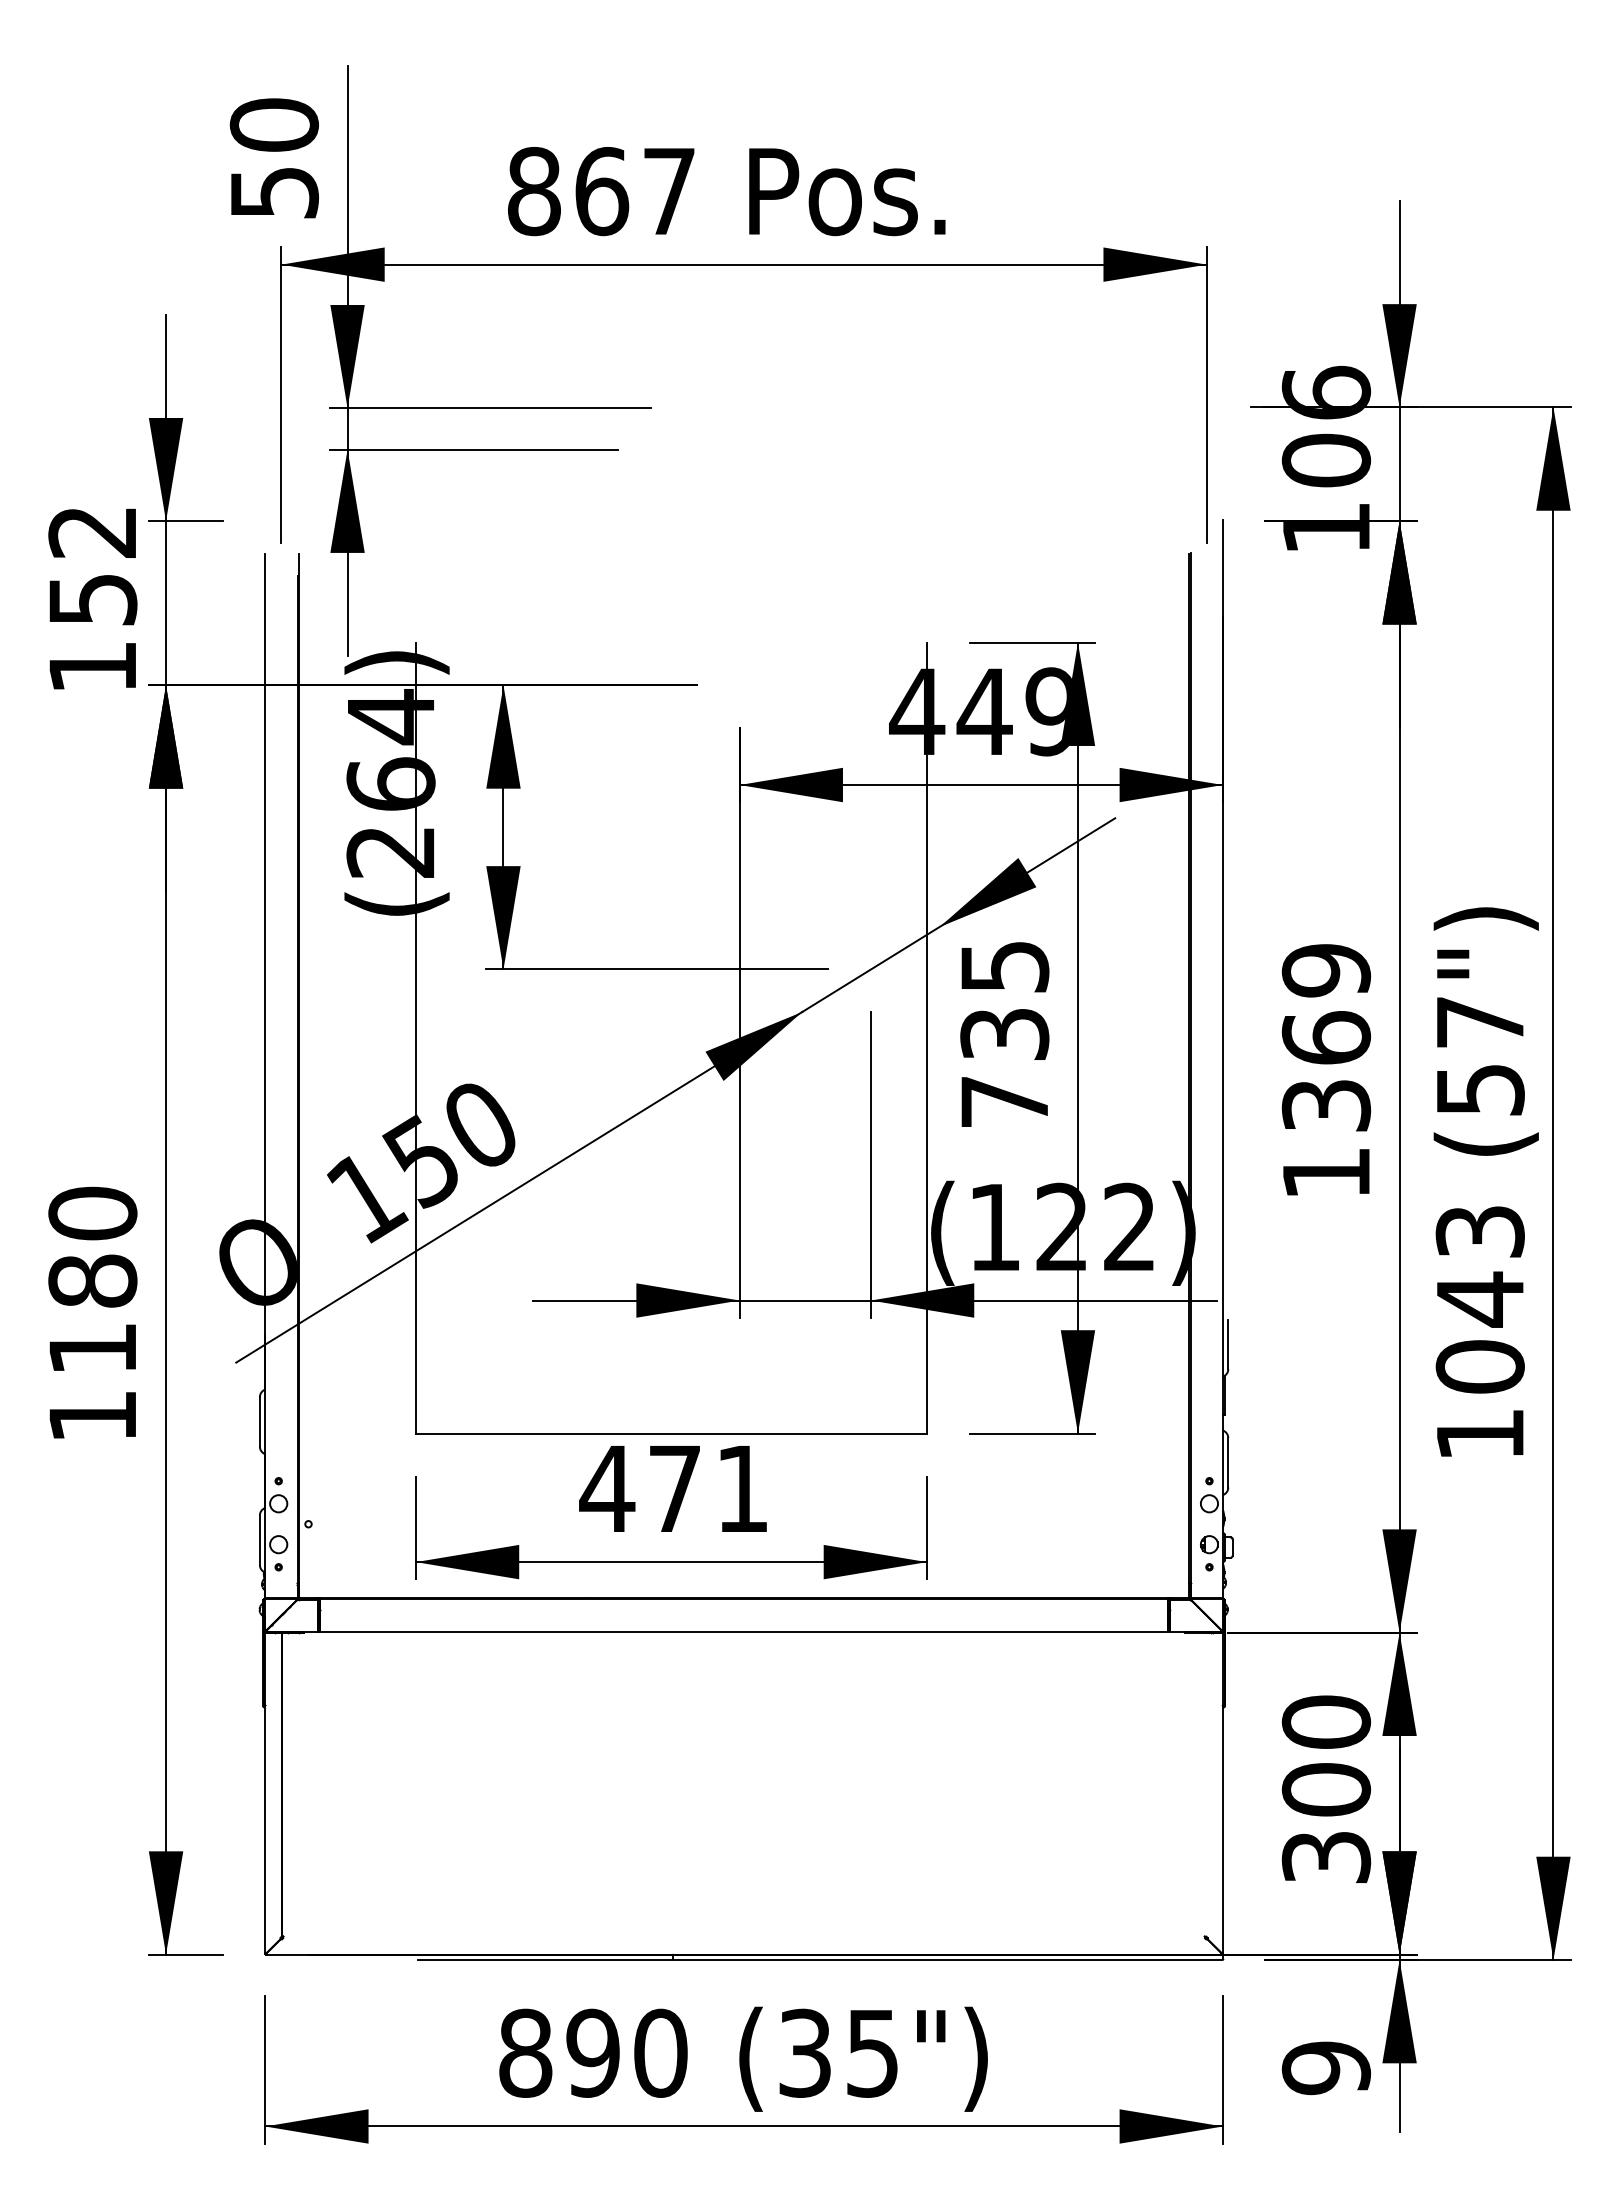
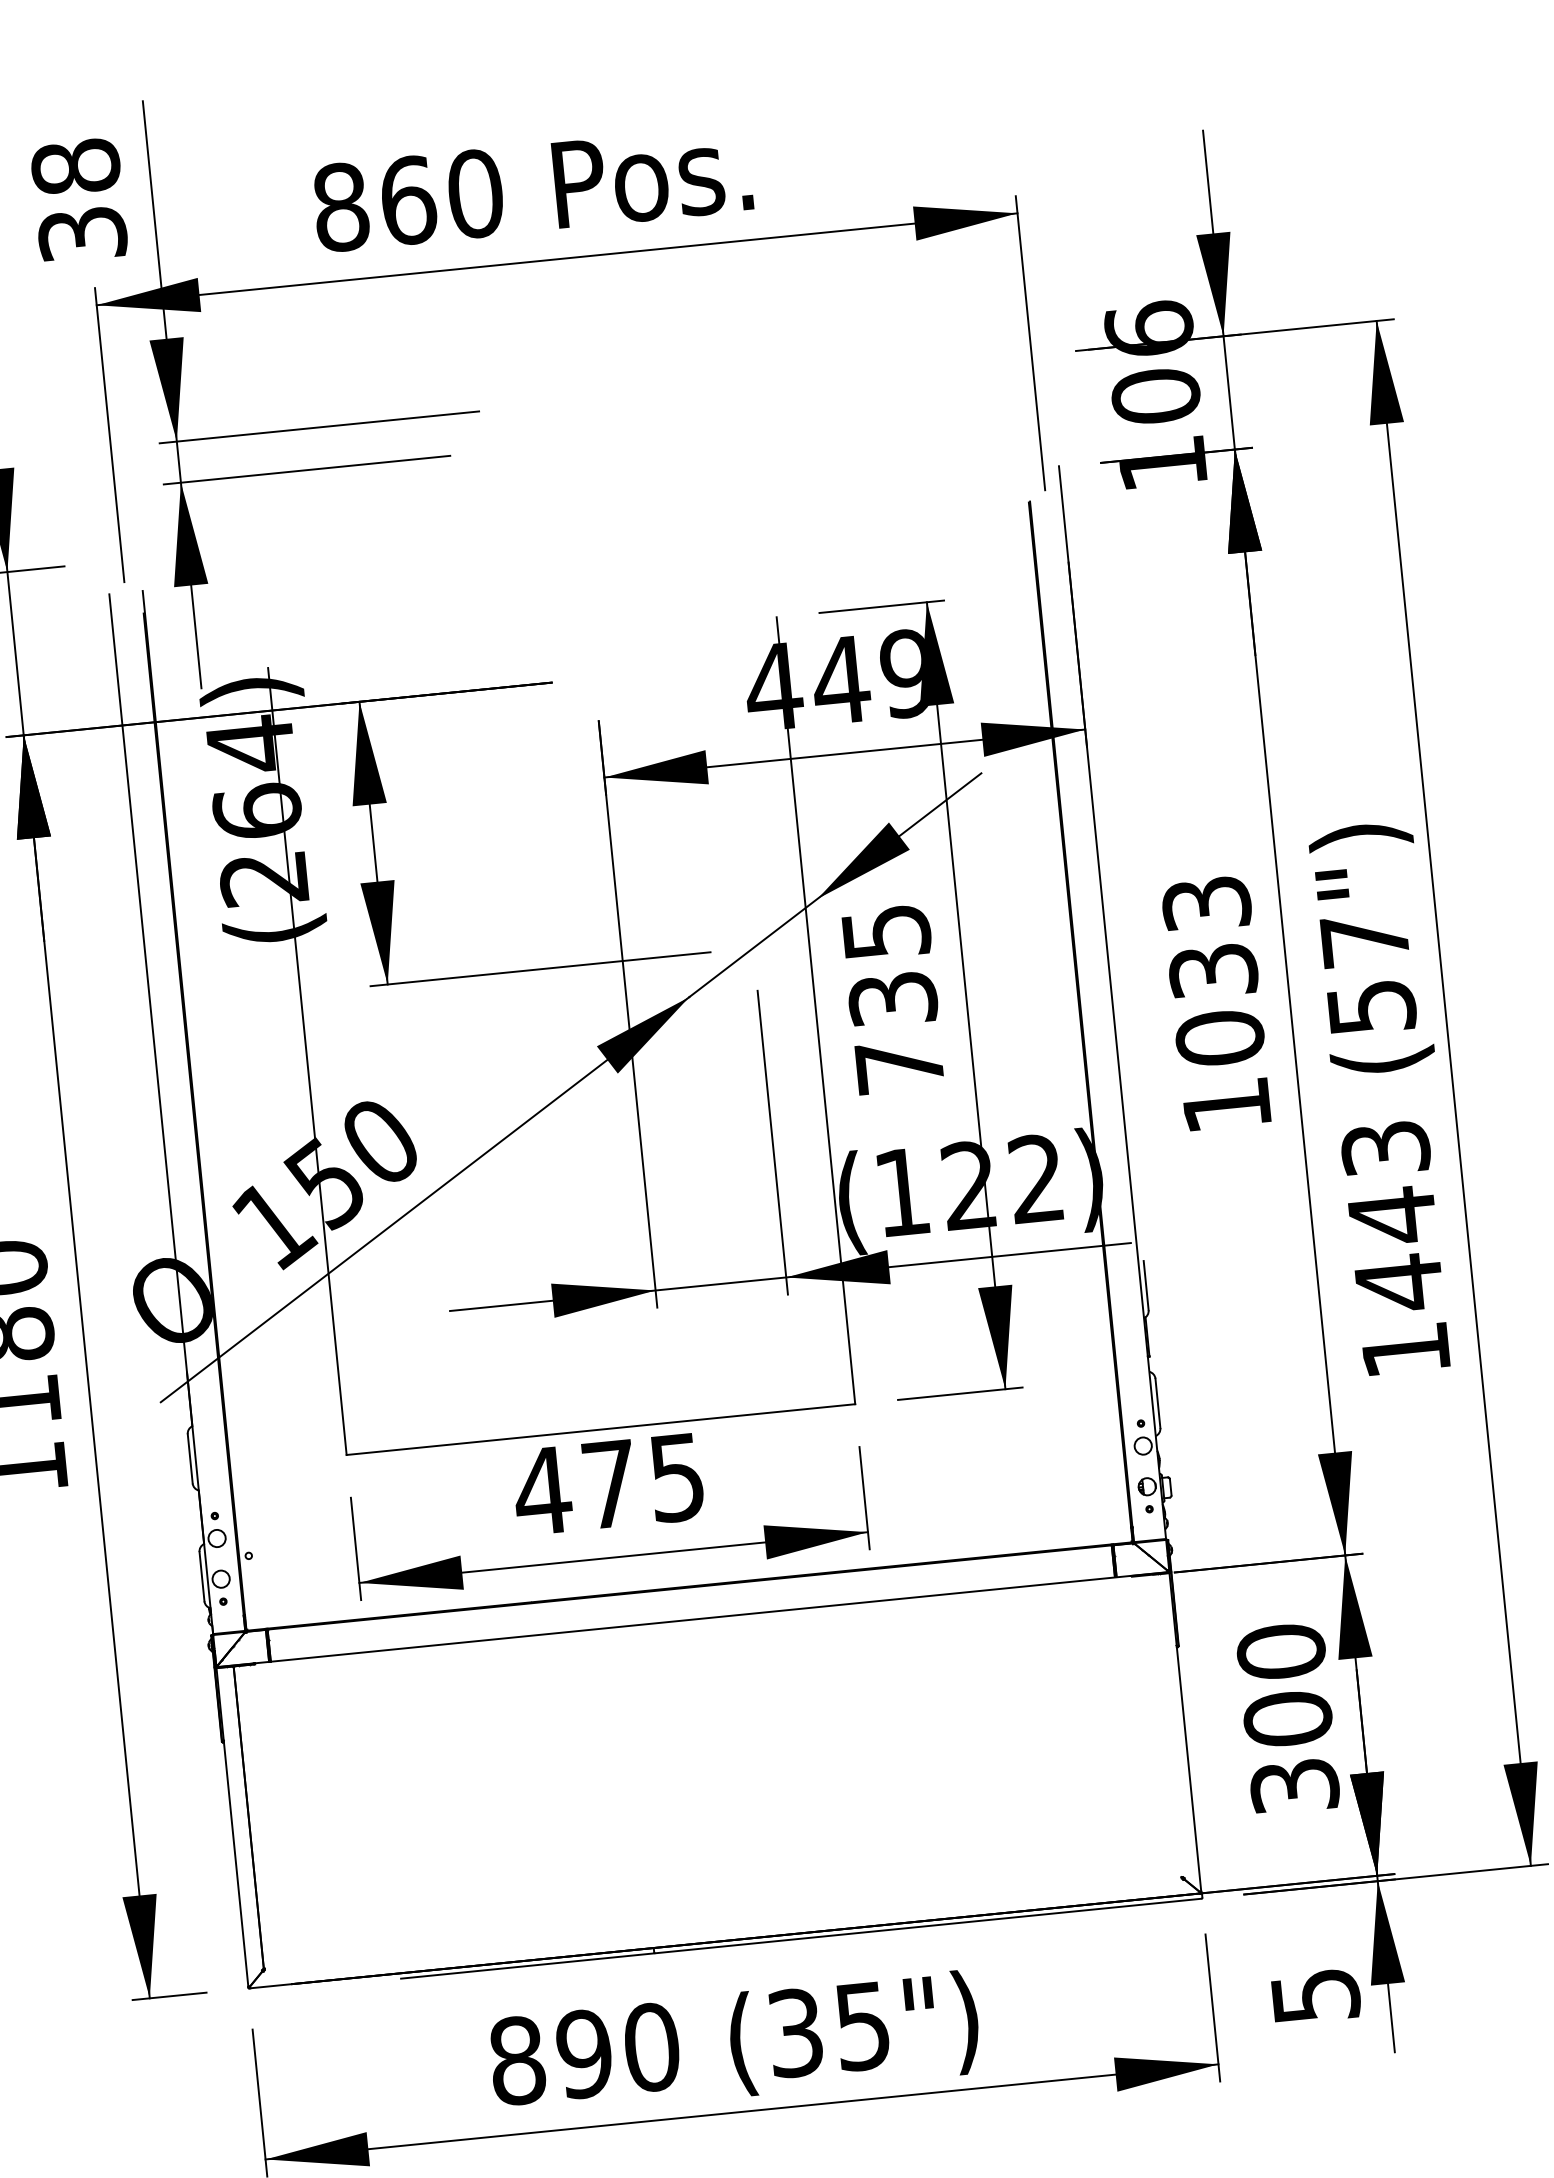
text: (273, 158) -> (78, 200), 50 -> 38
text: (669, 191) -> (475, 193), 867 -> 860
text: (1326, 1038) -> (1213, 971), 1369 -> 1033
text: (1479, 1367) -> (1398, 1283), 1043 -> 1443
text: (742, 1489) -> (677, 1478), 471 -> 475
text: (1325, 2068) -> (1314, 1996), 9 -> 5

